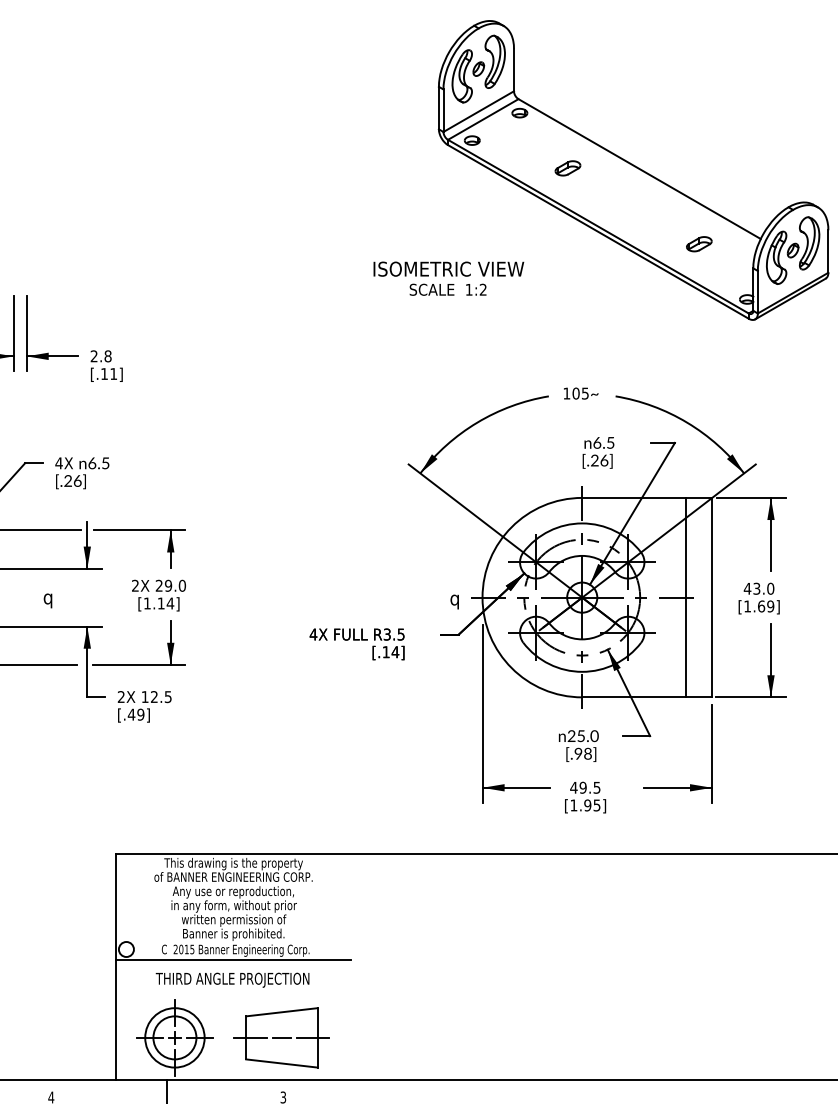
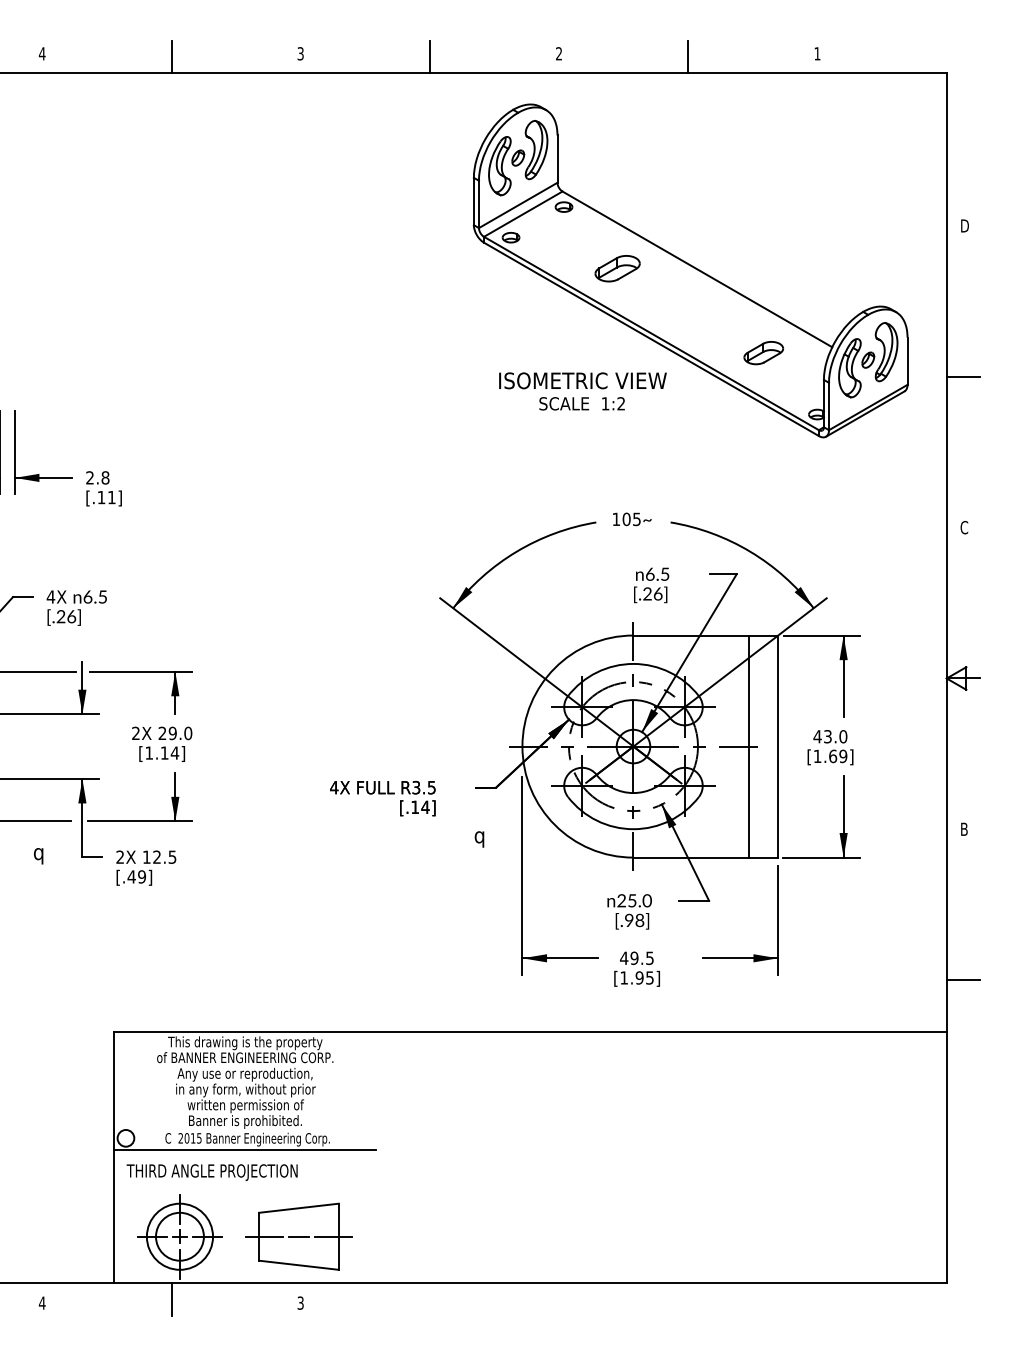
part: (567, 168) -> (617, 268), size x1.6
part: (699, 243) -> (763, 352), size x1.4
text: (448, 278) -> (582, 391), moved
text: (47, 601) -> (38, 856), moved
text: (454, 602) -> (479, 839), moved
text: (232, 980) -> (211, 1172), moved

